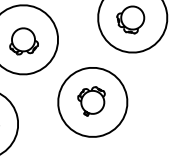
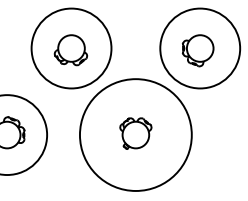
circle: (92, 102) -> (135, 135), size x1.4

